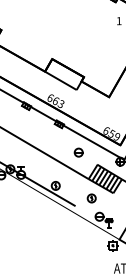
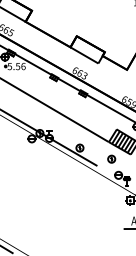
part: (77, 152) -> (99, 118), removed

